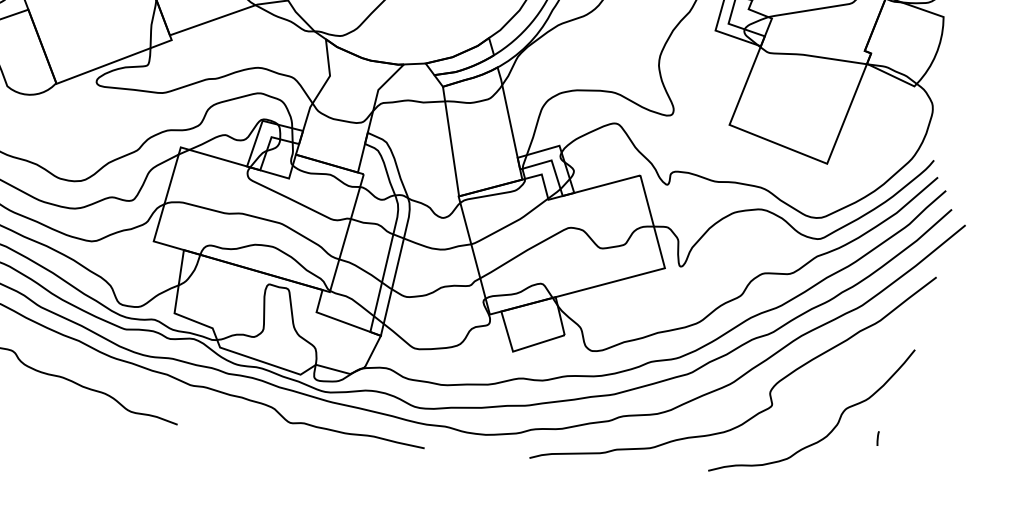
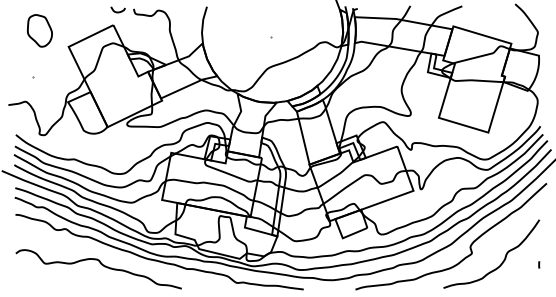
line: (878, 437) -> (539, 264), moved

